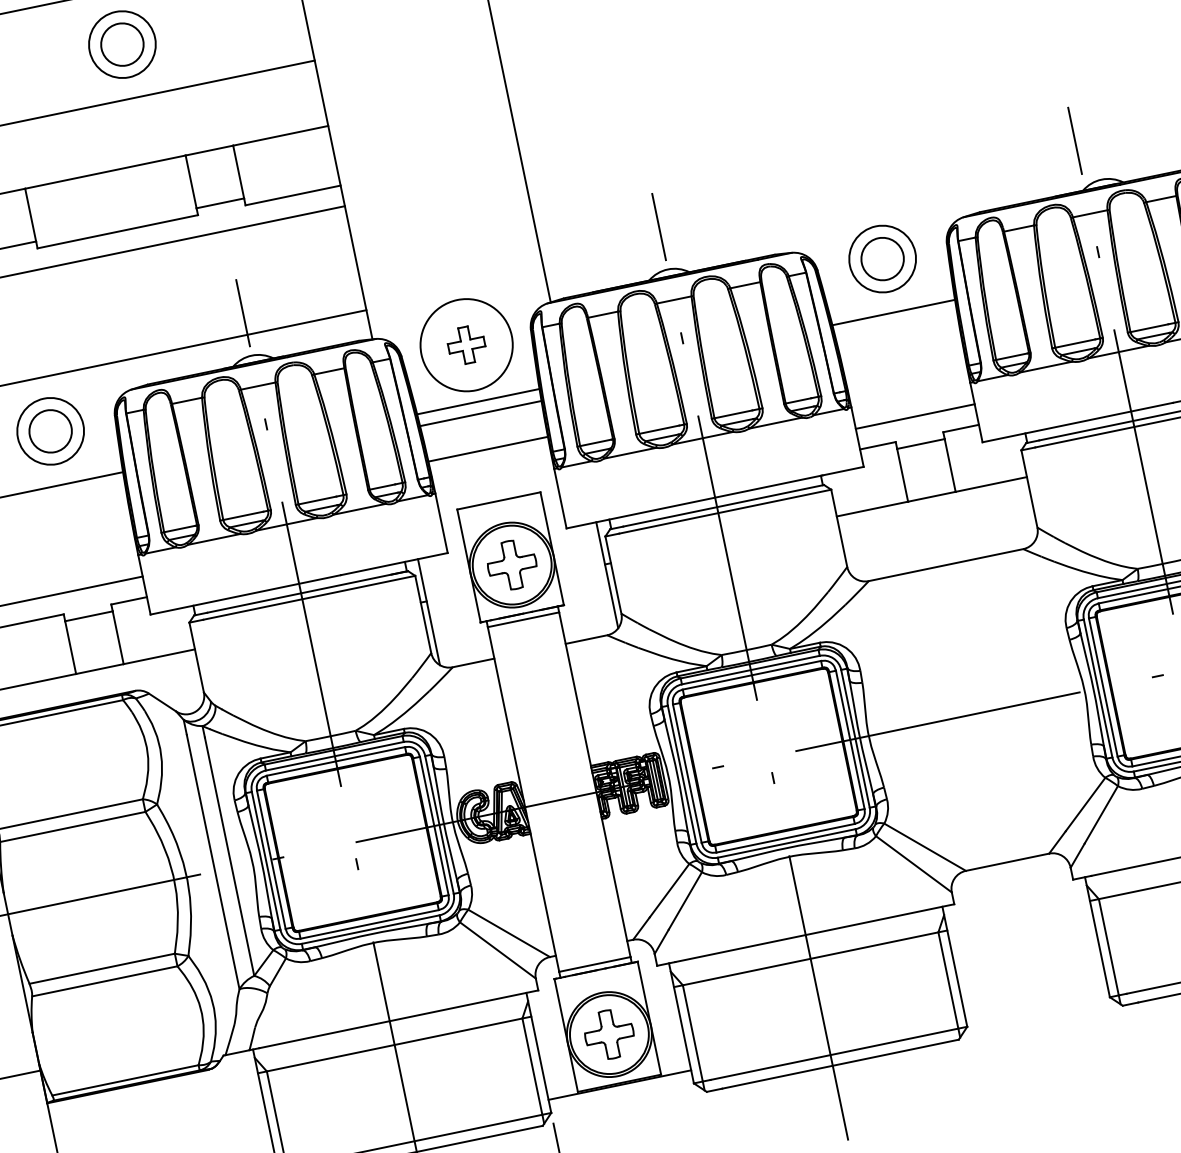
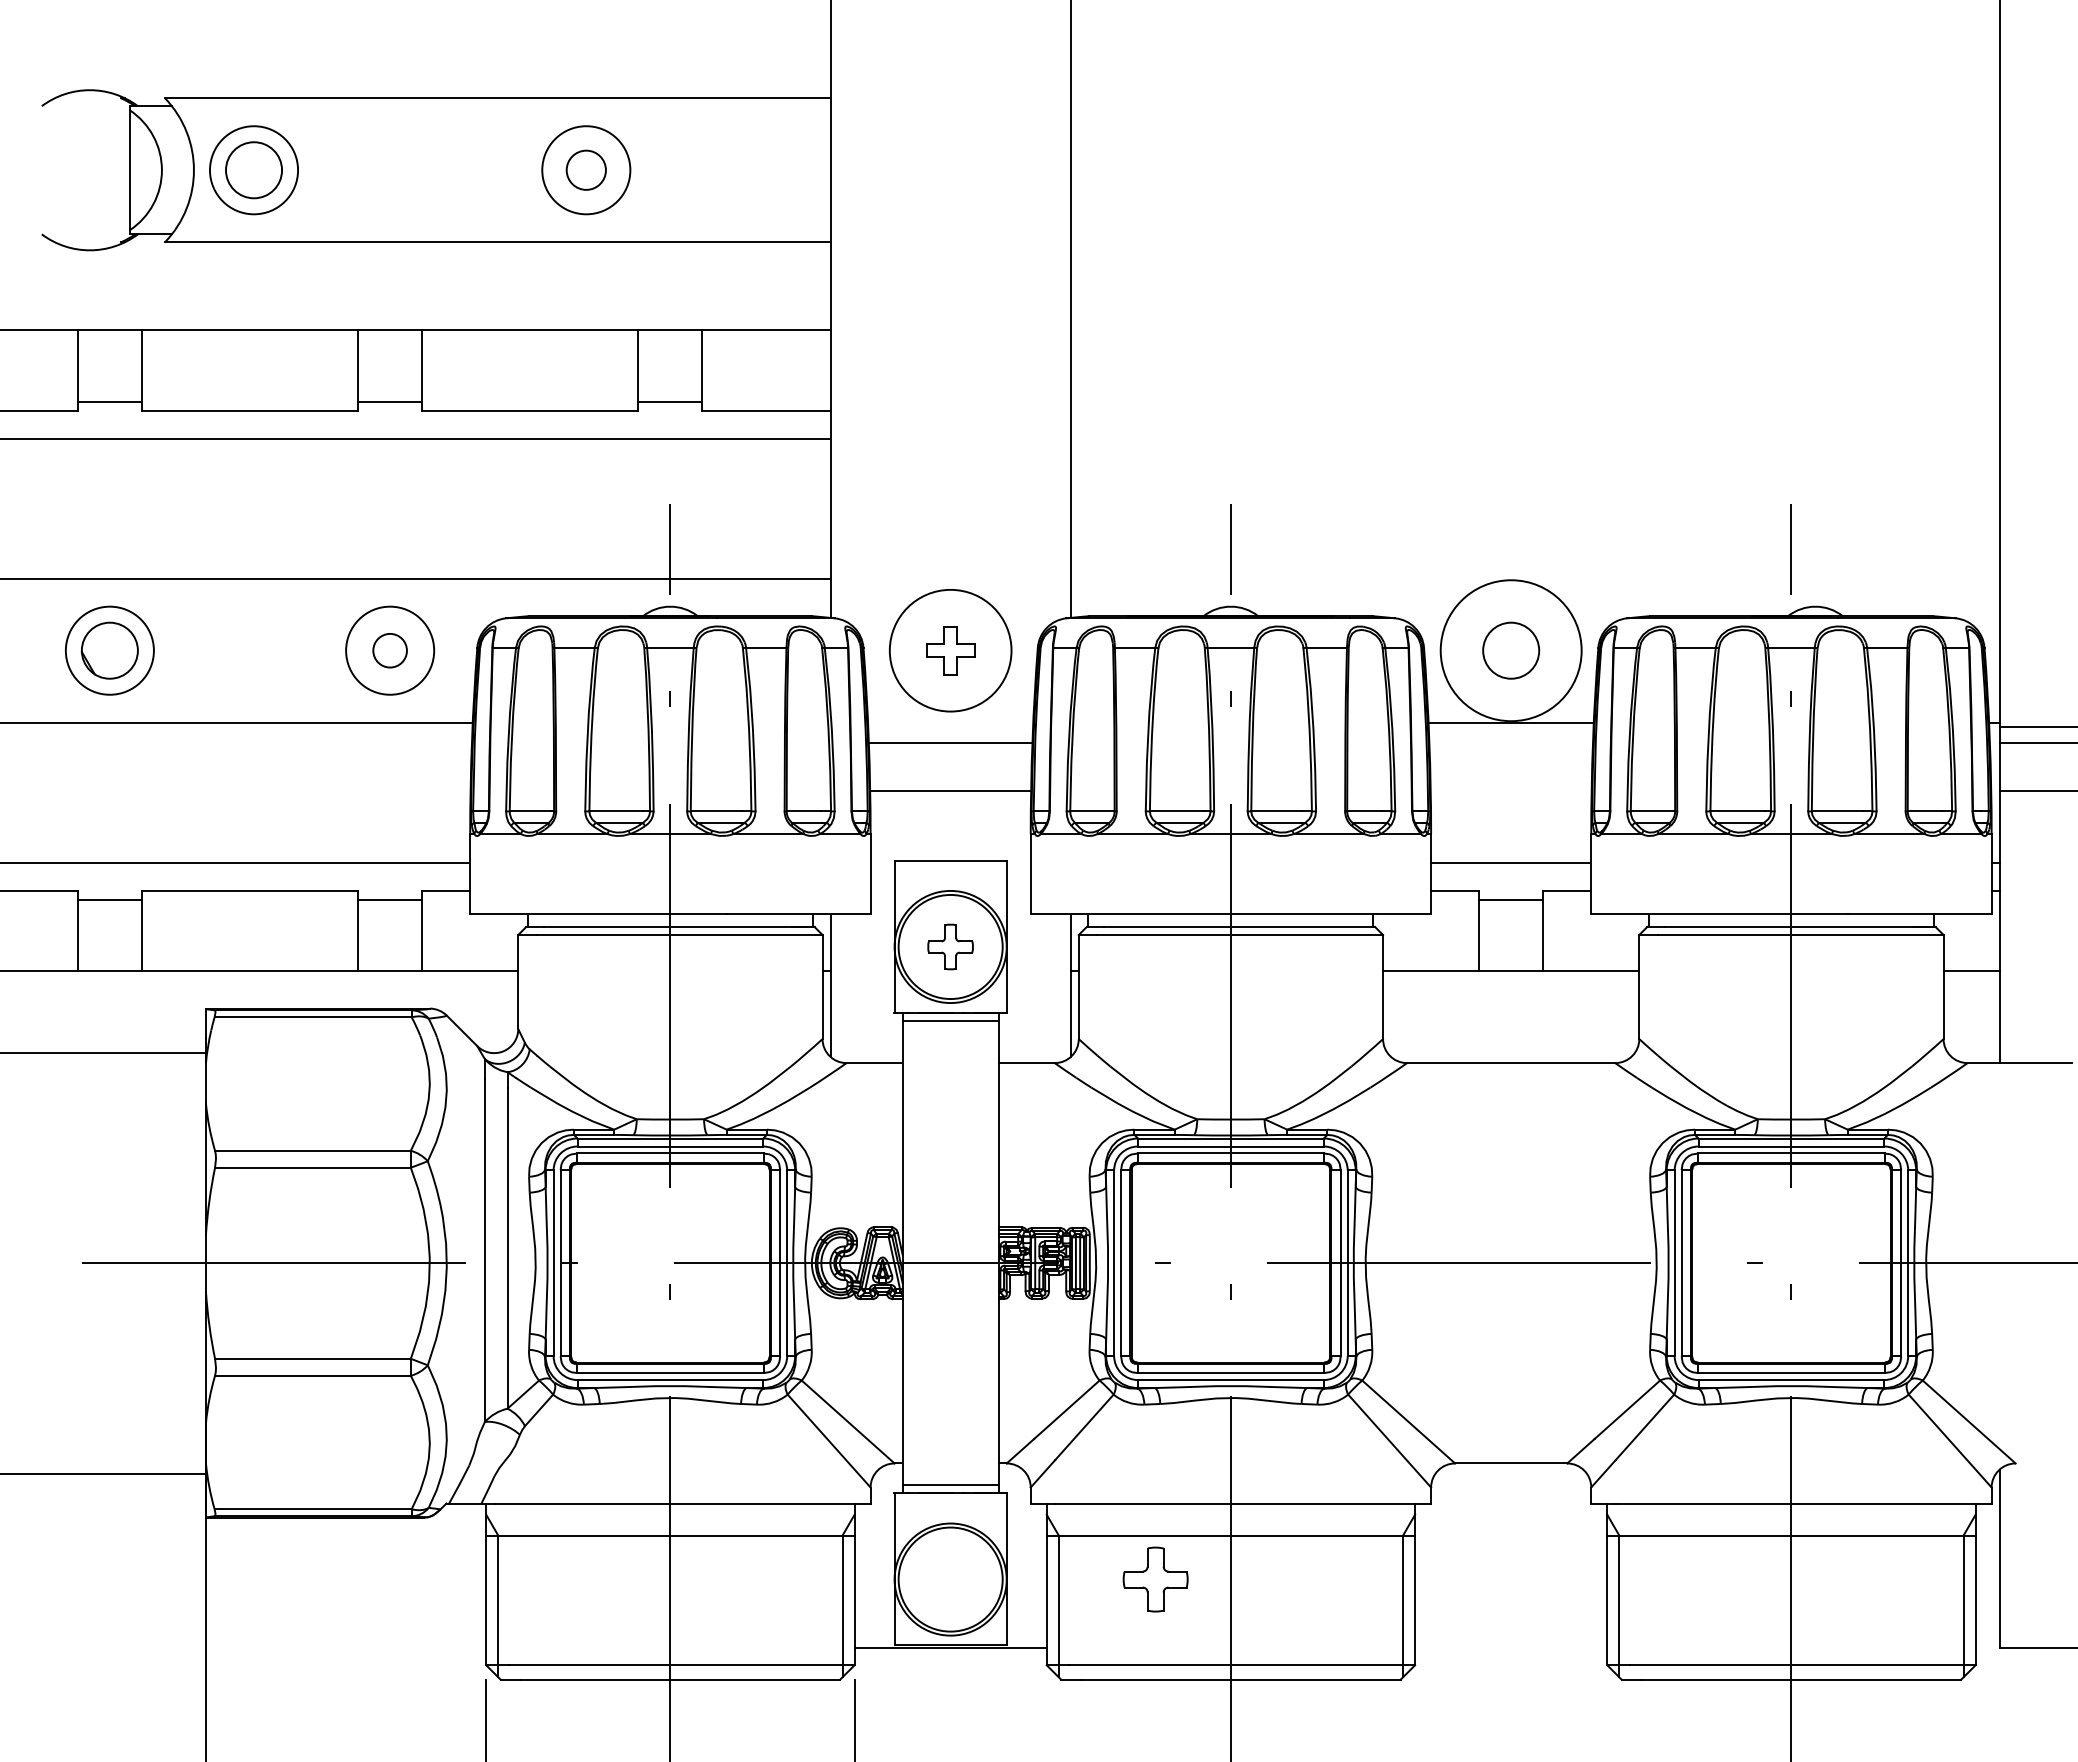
circle: (122, 44) -> (586, 170), size x0.7
circle: (882, 258) -> (1511, 650), size x1.6
line: (478, 401) -> (950, 726), removed
circle: (50, 431) -> (390, 650), size x0.6
part: (511, 564) -> (950, 946), size x0.7
part: (609, 1034) -> (1155, 1579), moved

